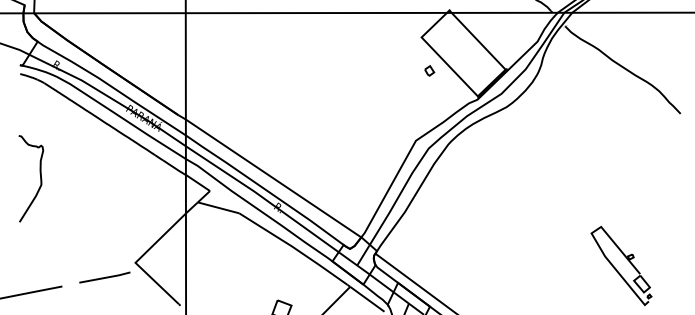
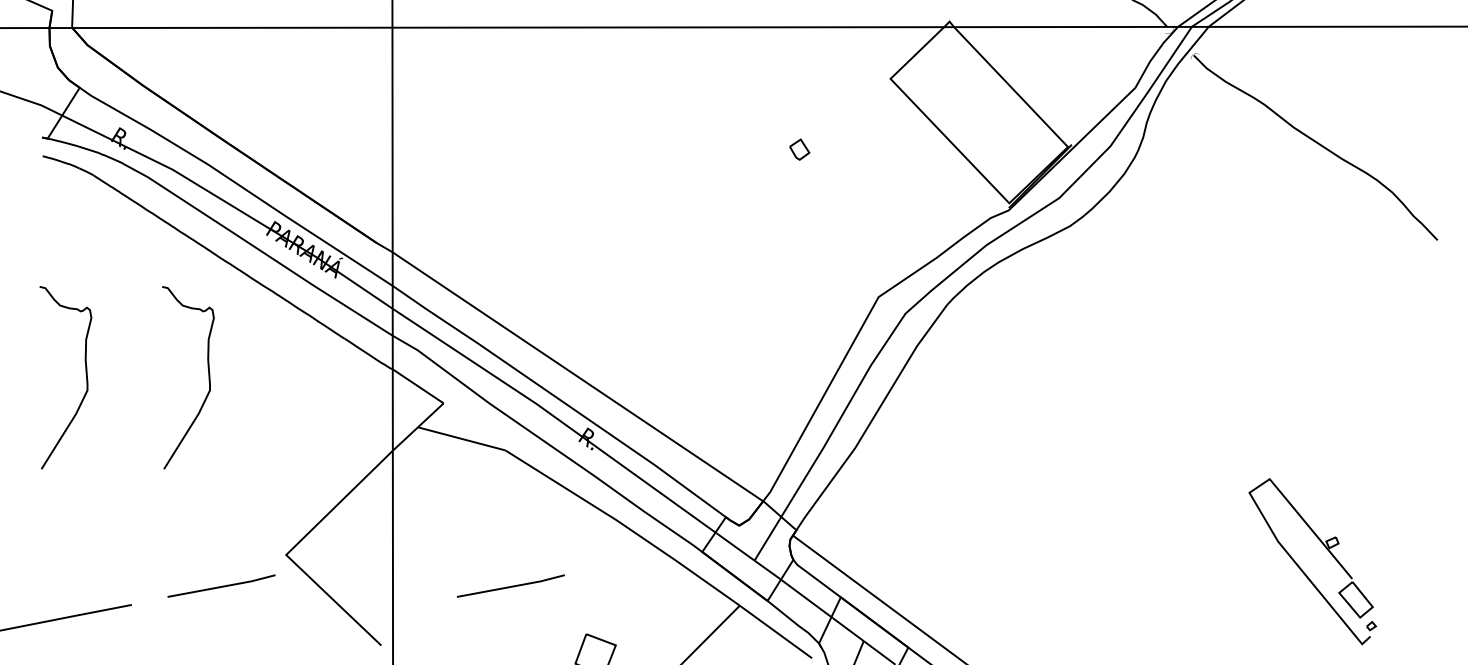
part: (429, 70) -> (799, 148), moved
curve: (98, 178) -> (208, 376), added
line: (241, 277) -> (510, 585), added

